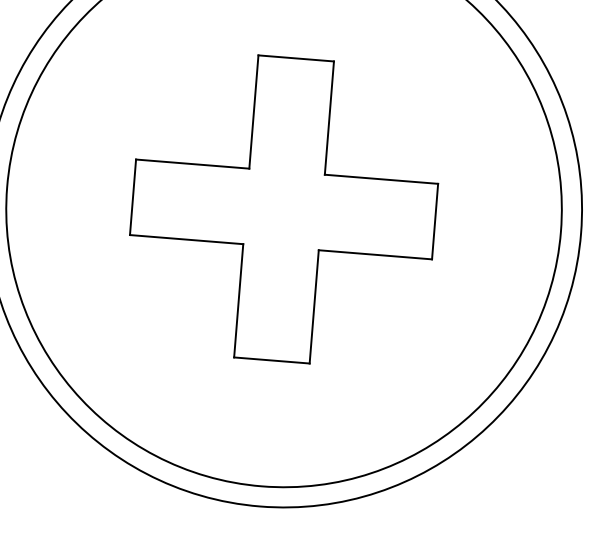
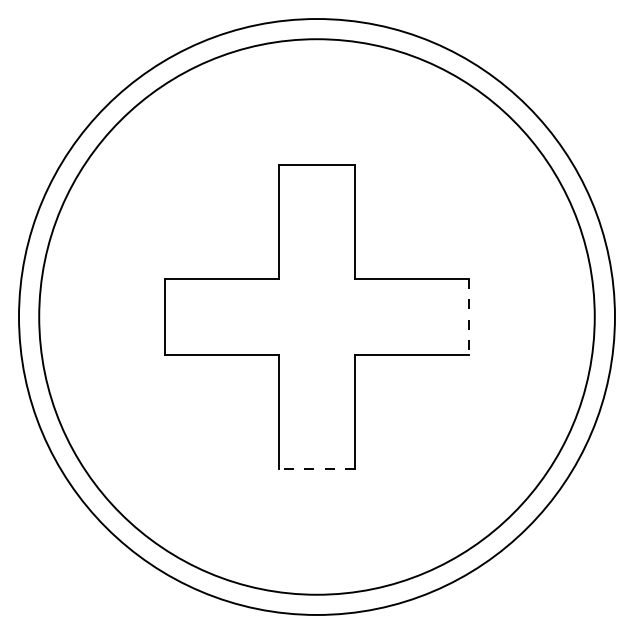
line: (435, 222) -> (468, 317), solid -> dashed
line: (272, 360) -> (317, 468), solid -> dashed

